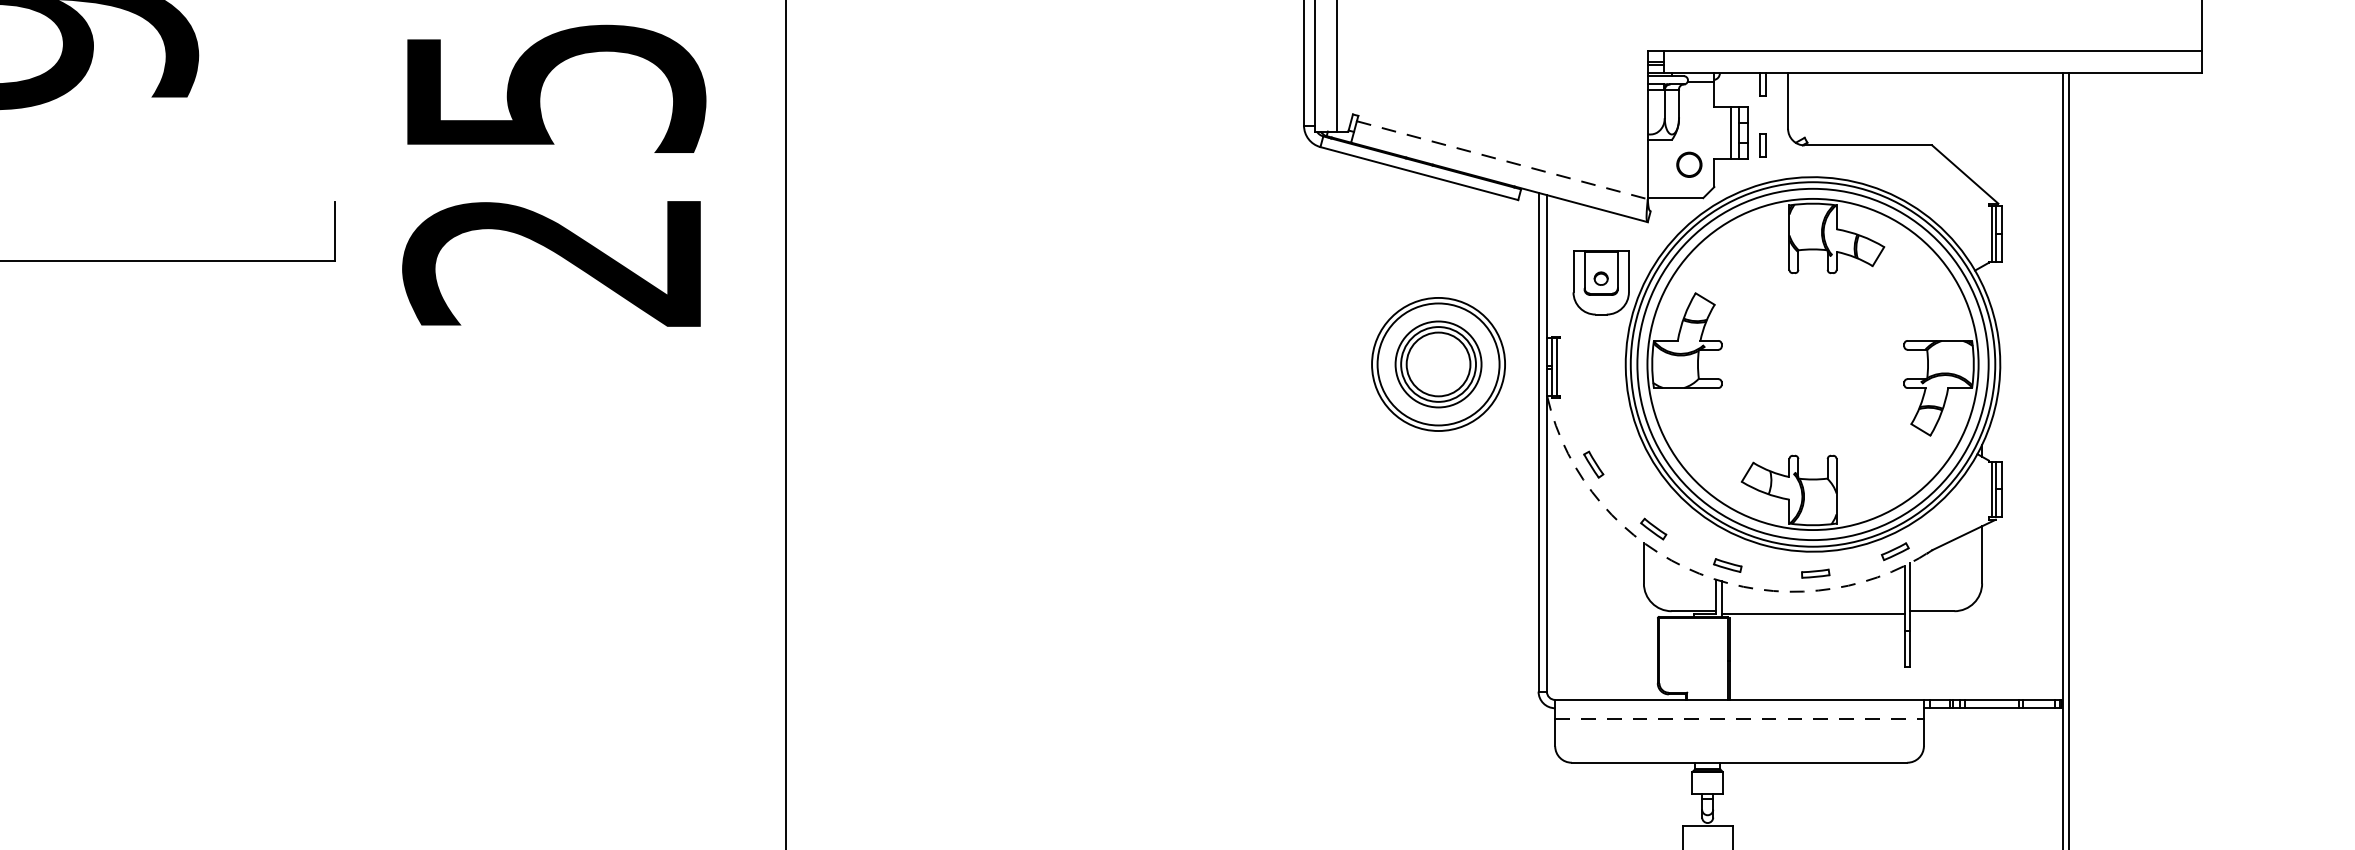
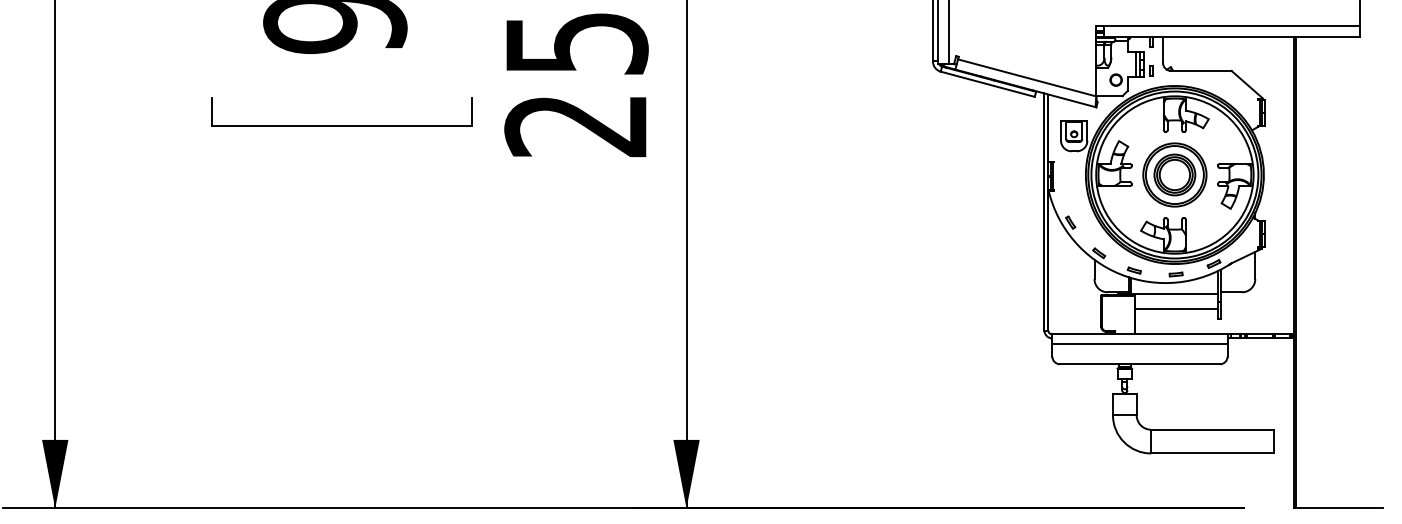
line: (1502, 159) -> (1027, 77), dashed -> solid
part: (1437, 363) -> (1174, 174), moved
arc: (1698, 573) -> (1120, 274), dashed -> solid
line: (1816, 647) -> (1176, 309), added
line: (1738, 718) -> (1139, 343), dashed -> solid

